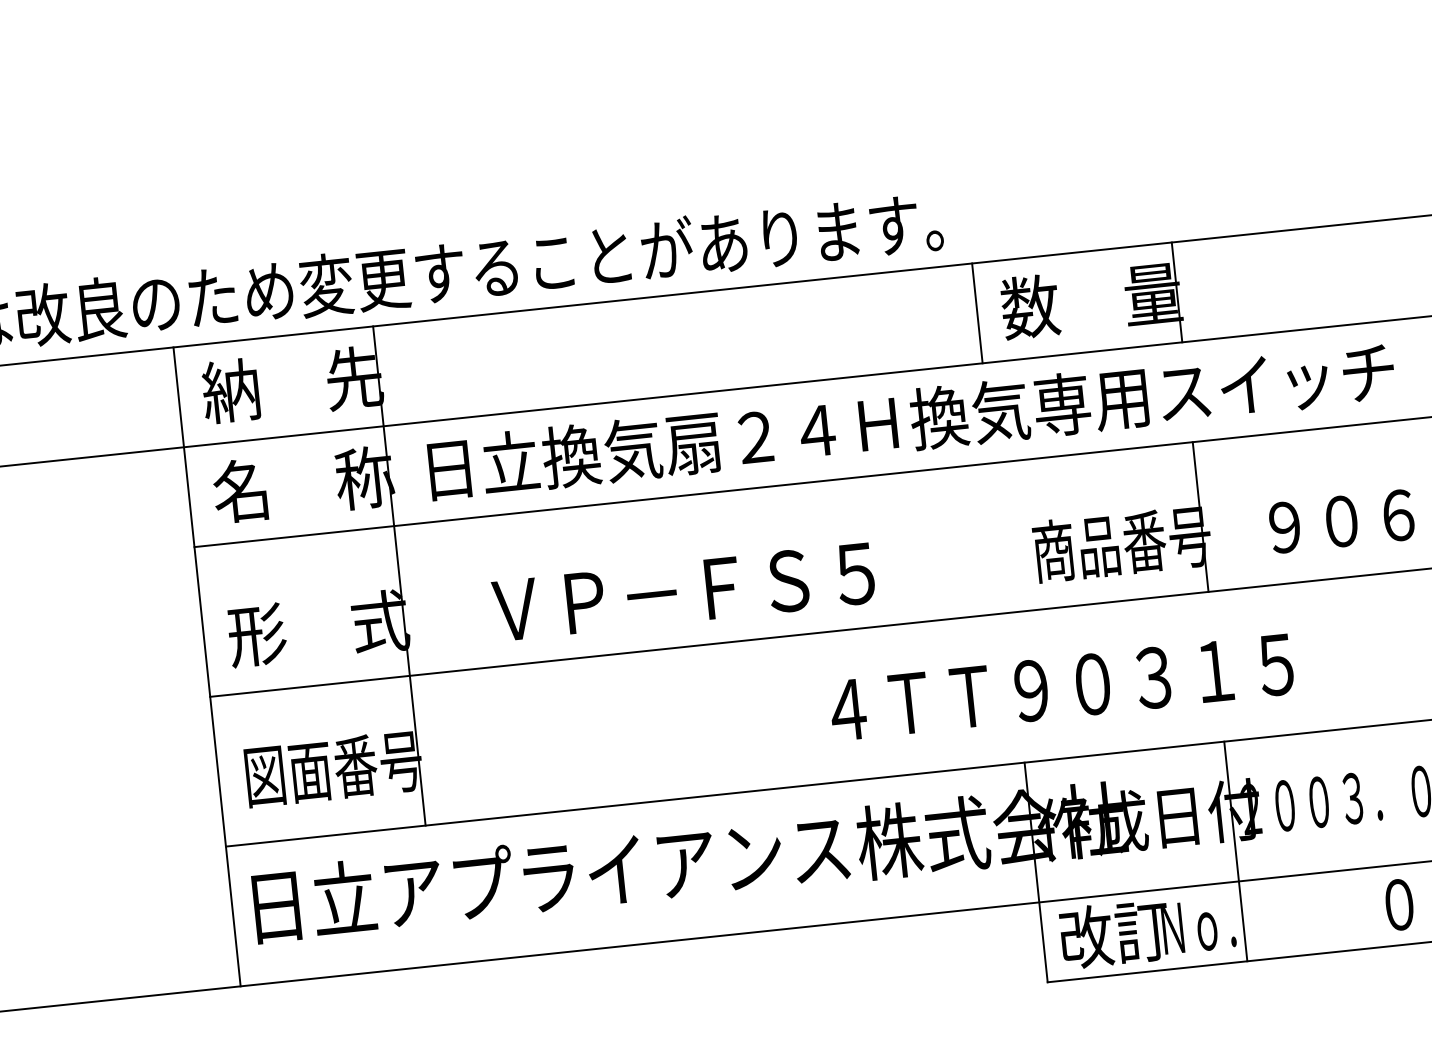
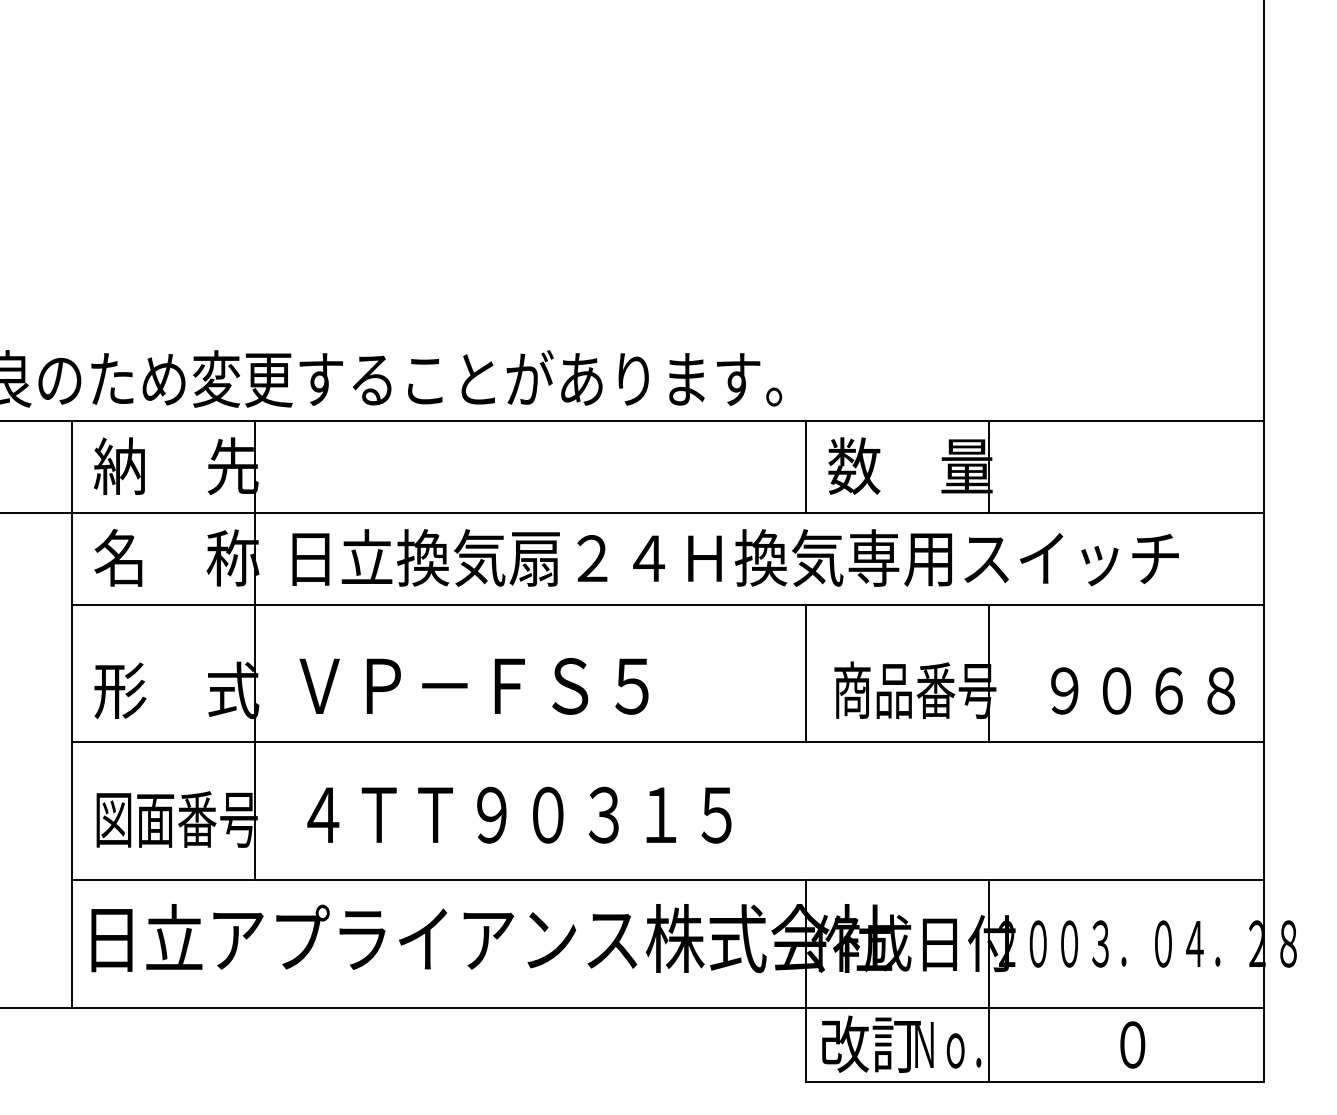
line: (1000, 538) -> (805, 673), added
text: (683, 592) -> (473, 686), moved
text: (1061, 686) -> (519, 814), moved

